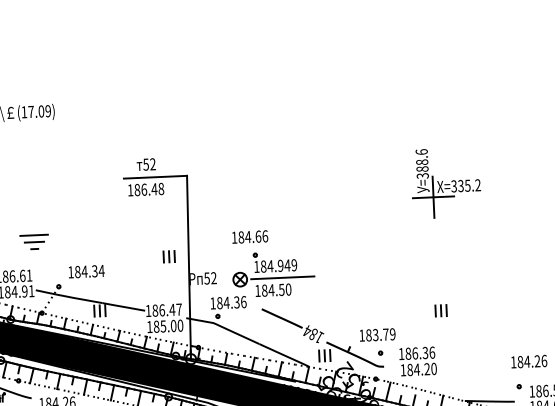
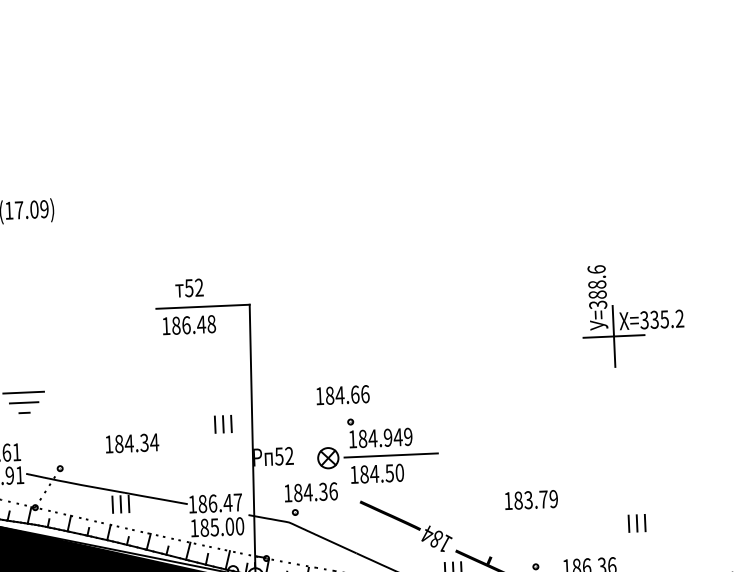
text: (86, 271) -> (132, 443), moved
part: (440, 310) -> (636, 522), moved
text: (377, 334) -> (531, 499), moved

